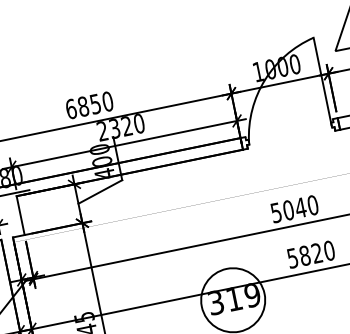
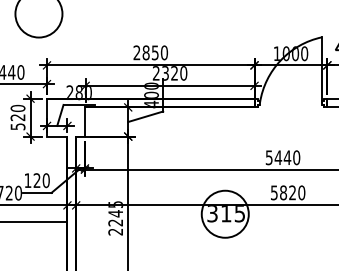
text: (70, 108) -> (136, 52), 6850 -> 2850
text: (288, 209) -> (278, 157), 5040 -> 5440
text: (252, 296) -> (239, 214), 319 -> 315

